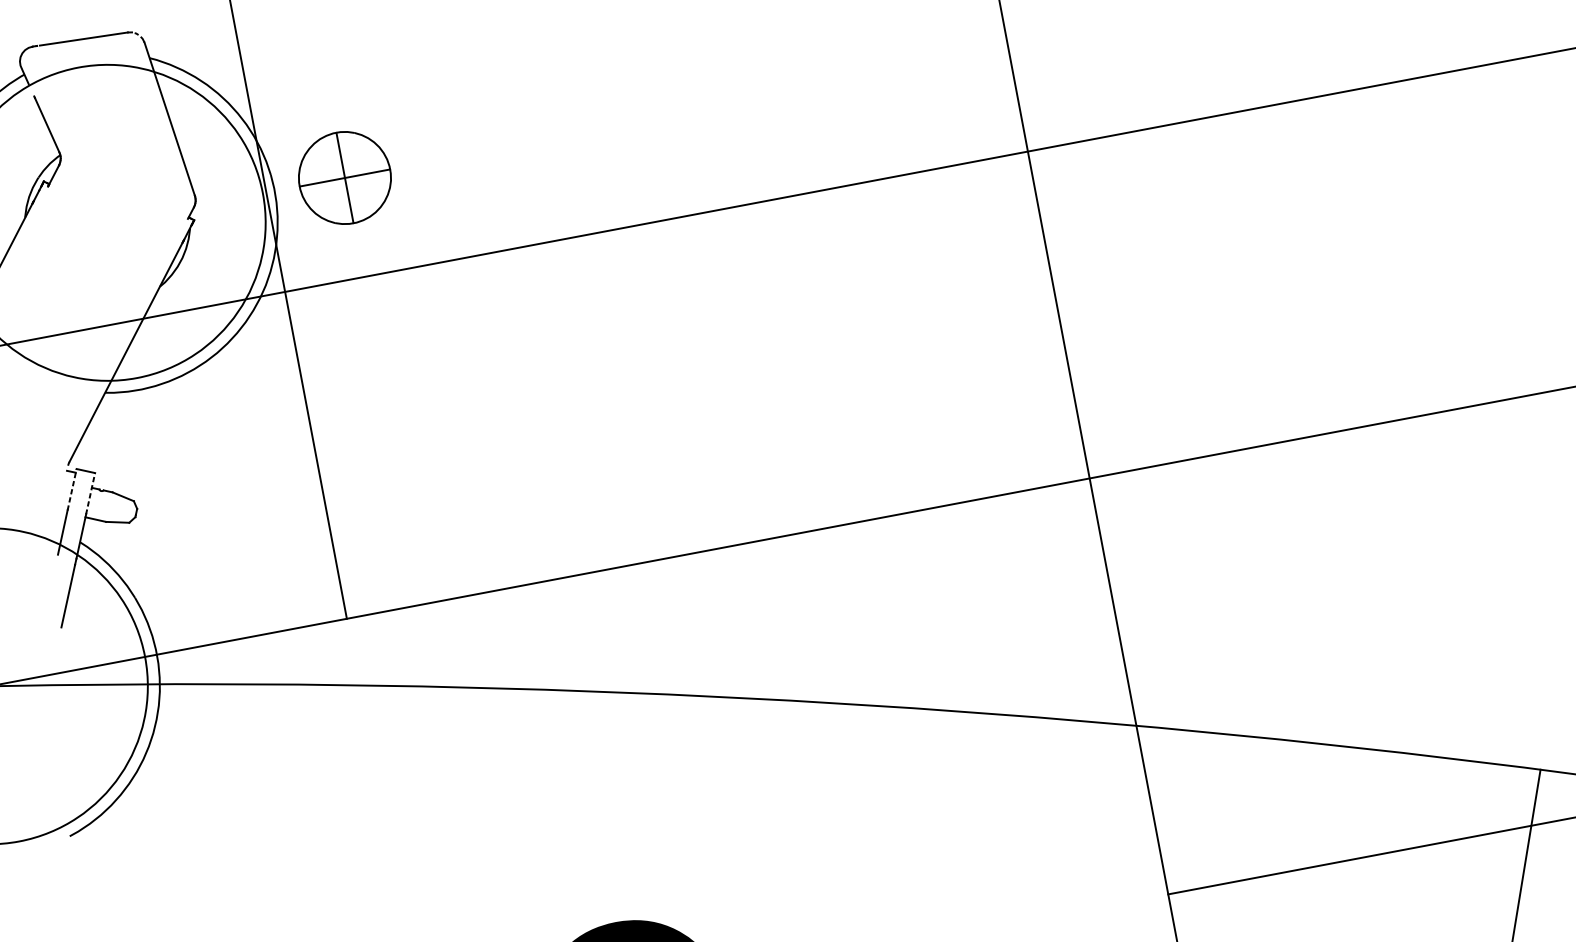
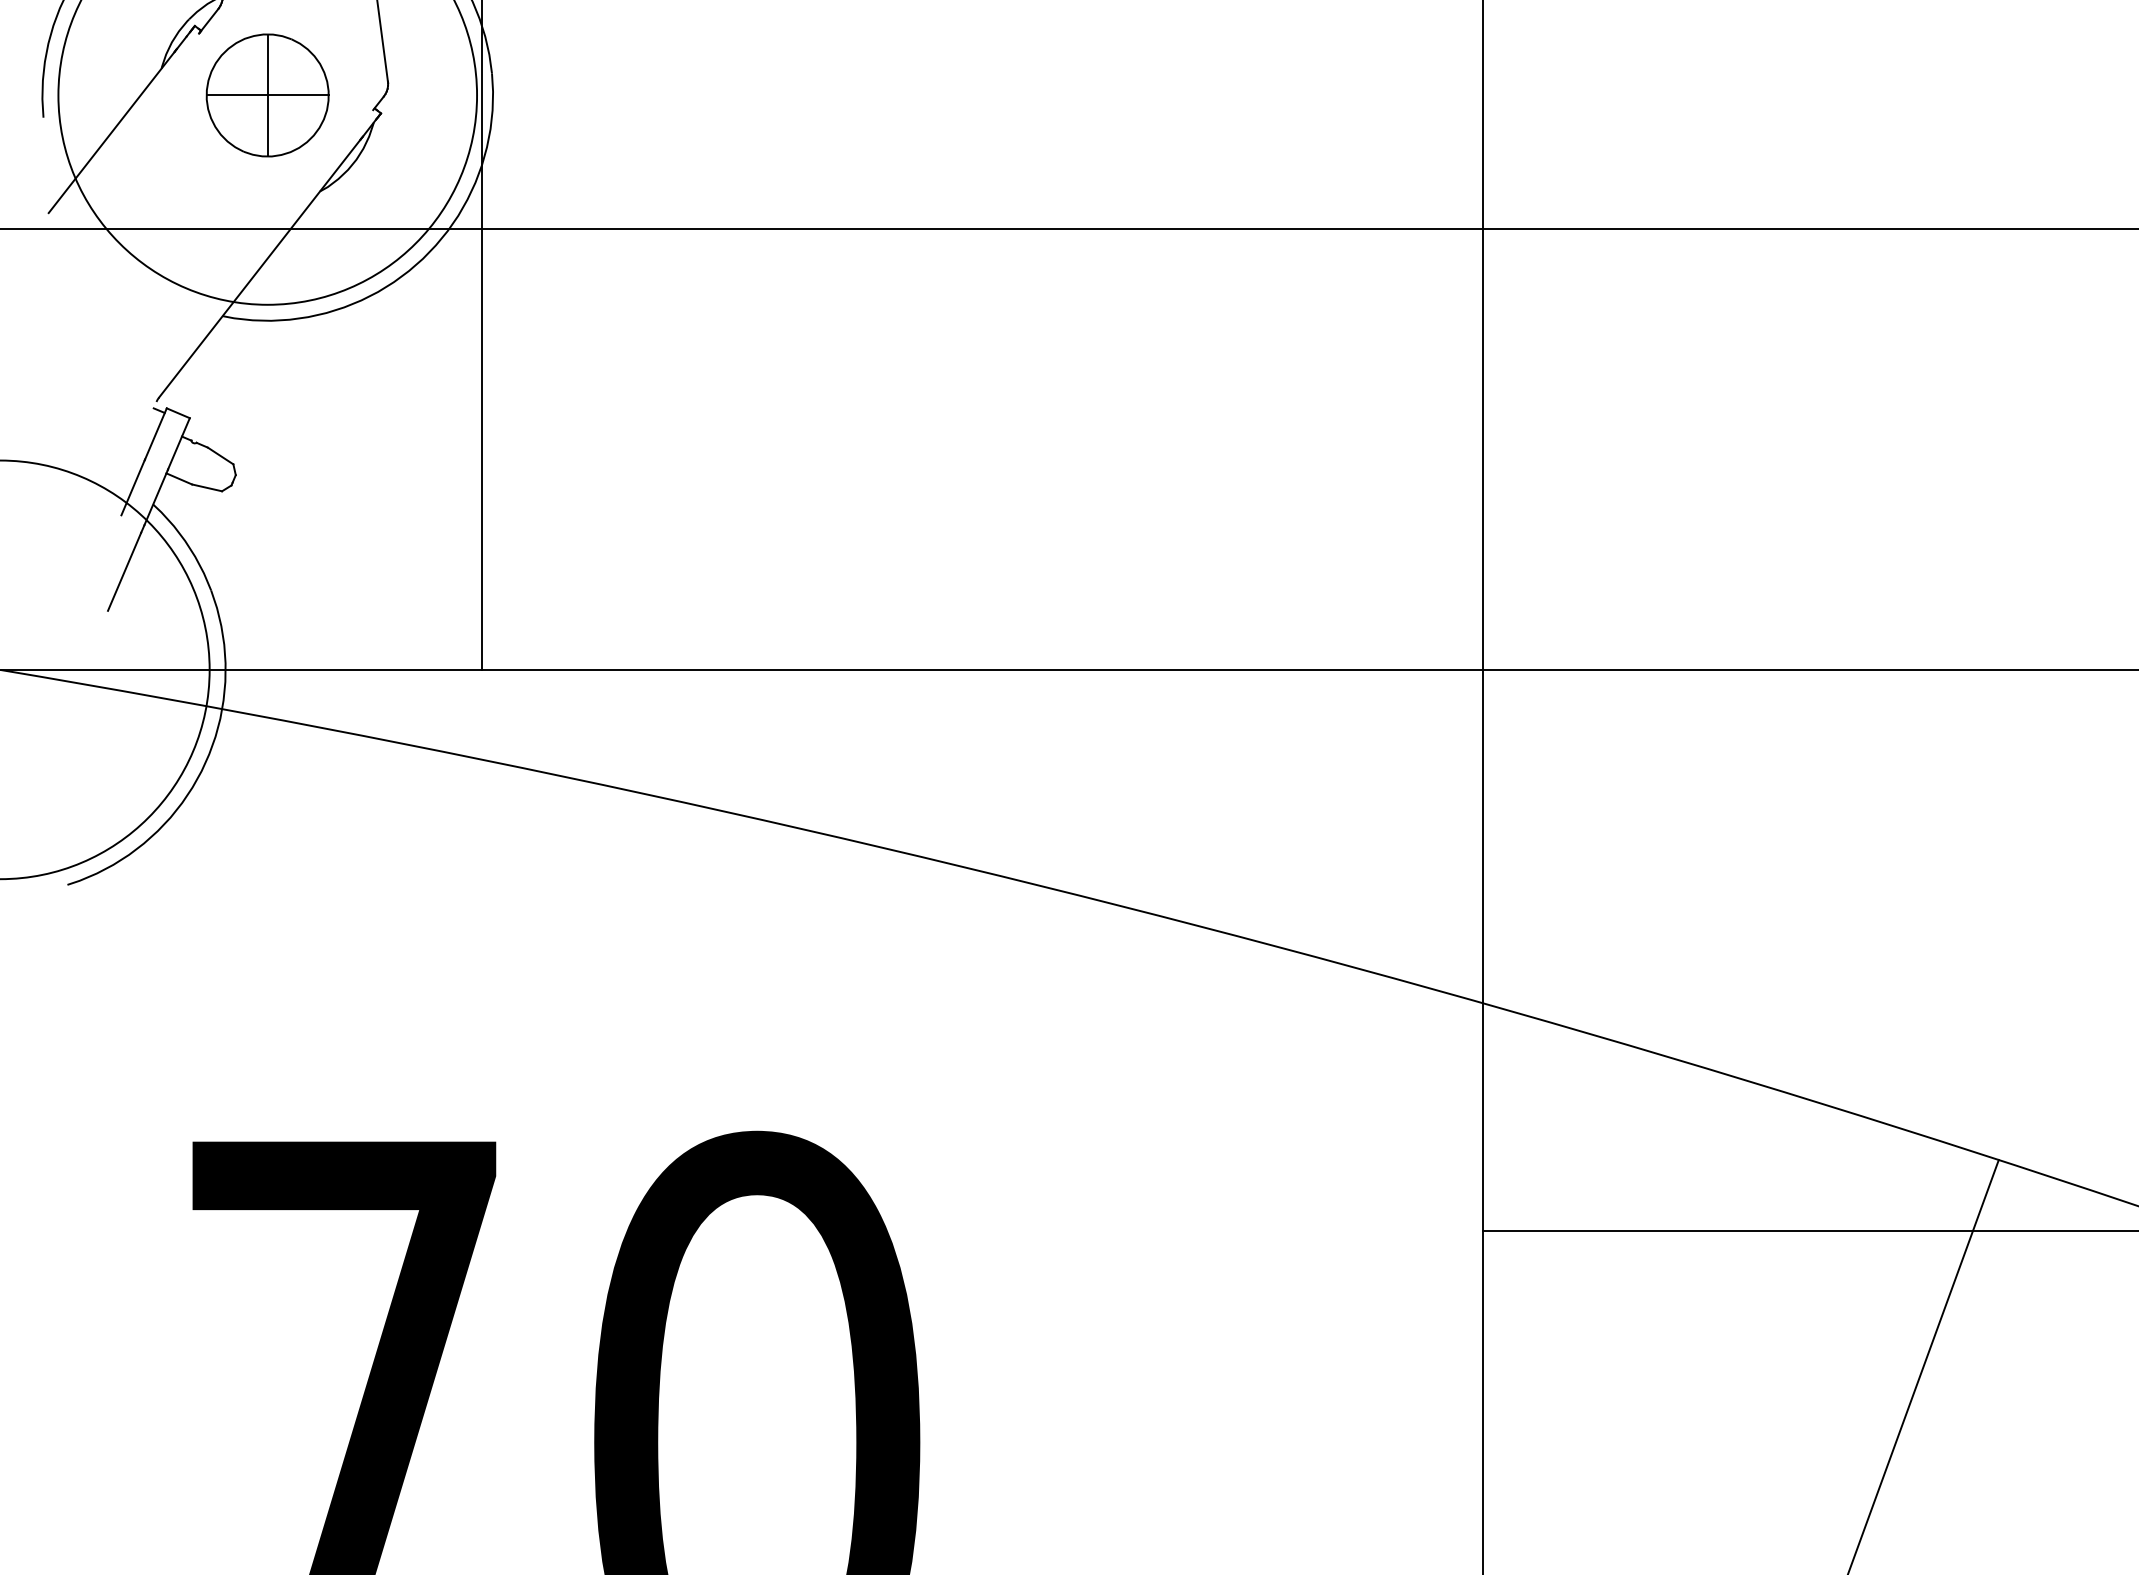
part: (344, 178) -> (267, 95), moved
line: (71, 489) -> (155, 433), dashed -> solid
line: (91, 493) -> (179, 443), dashed -> solid

